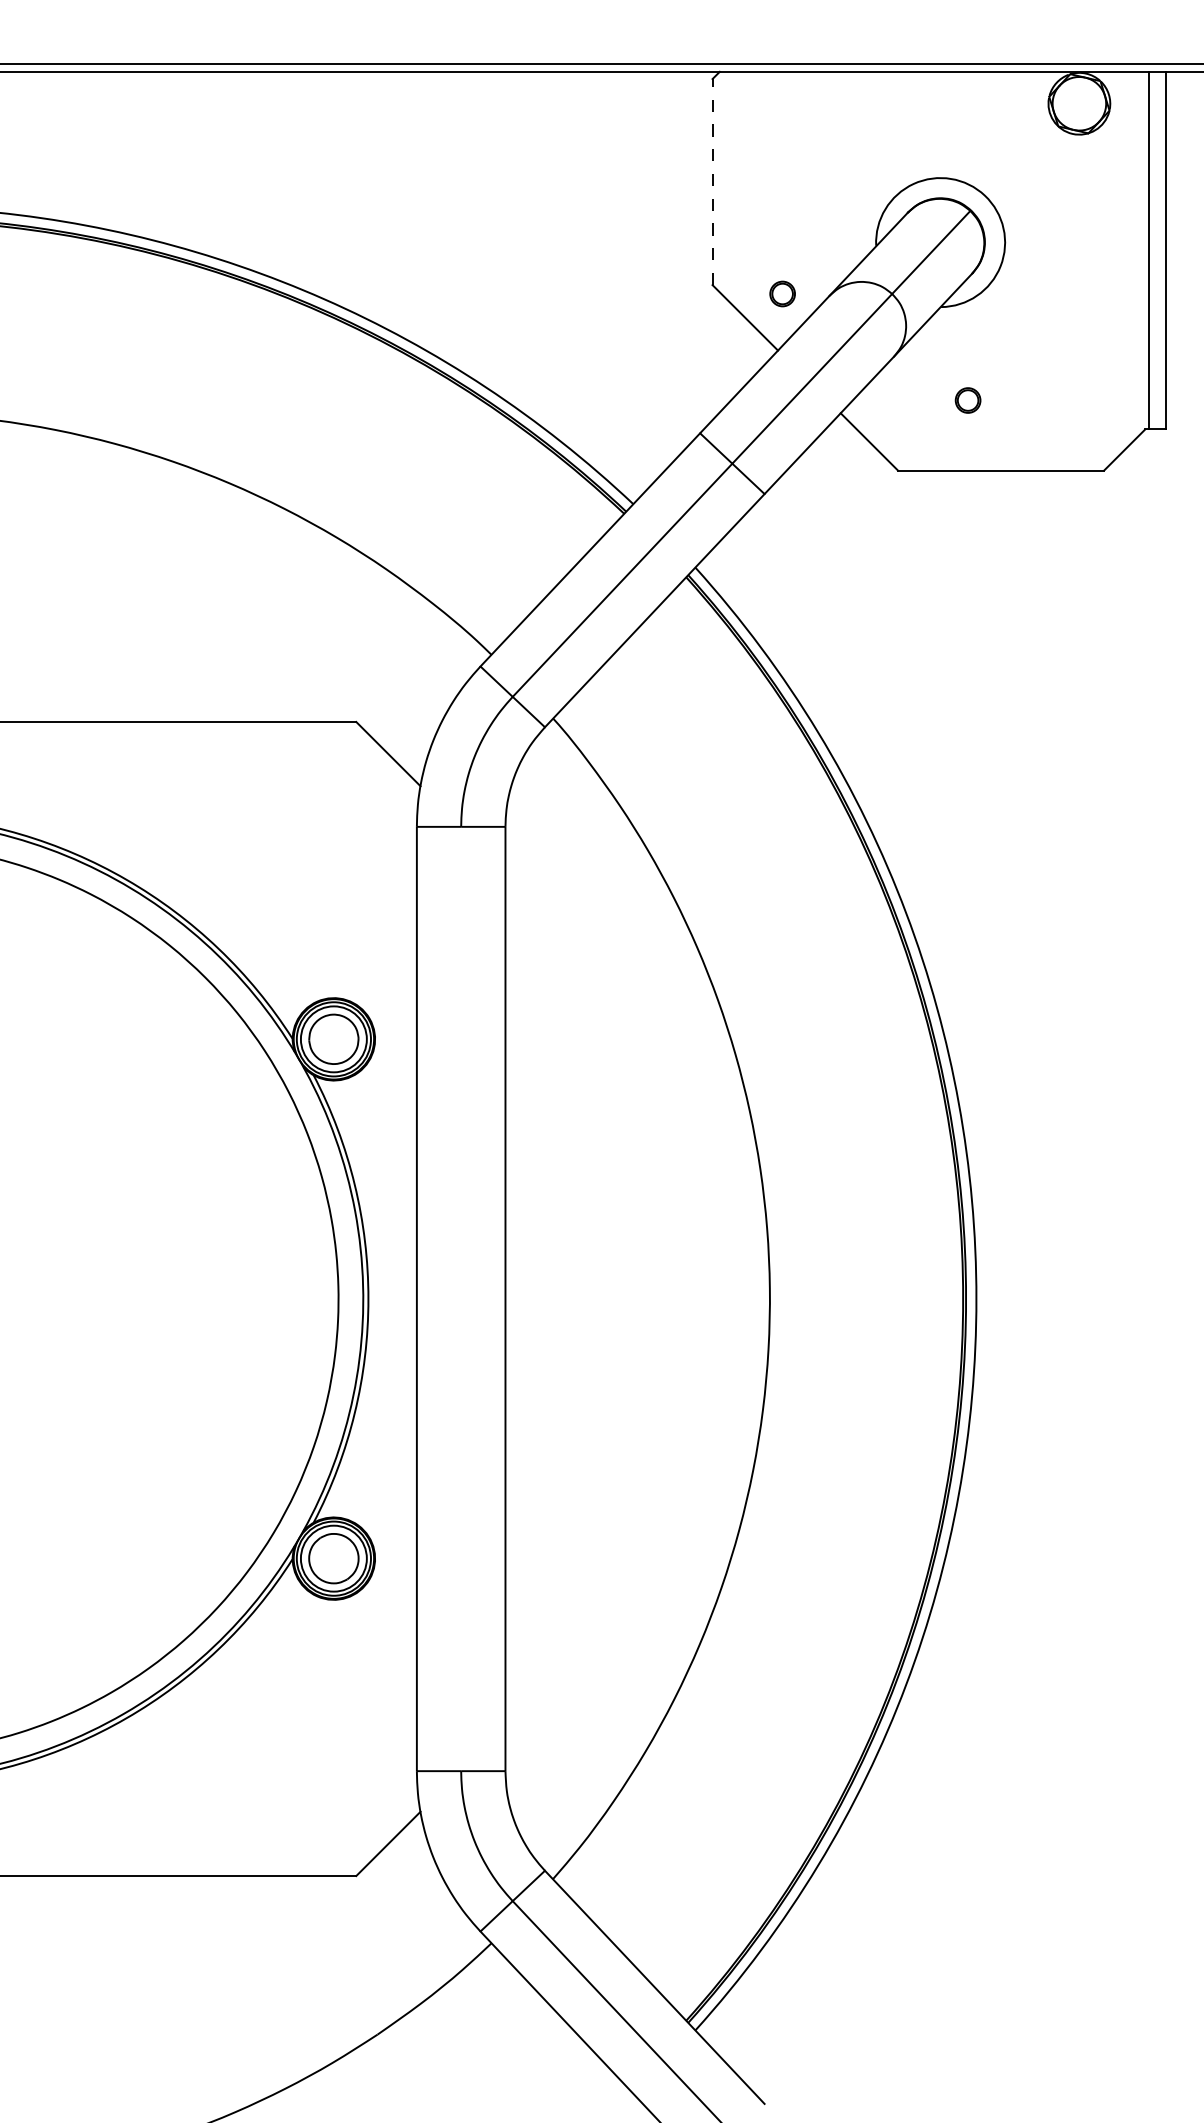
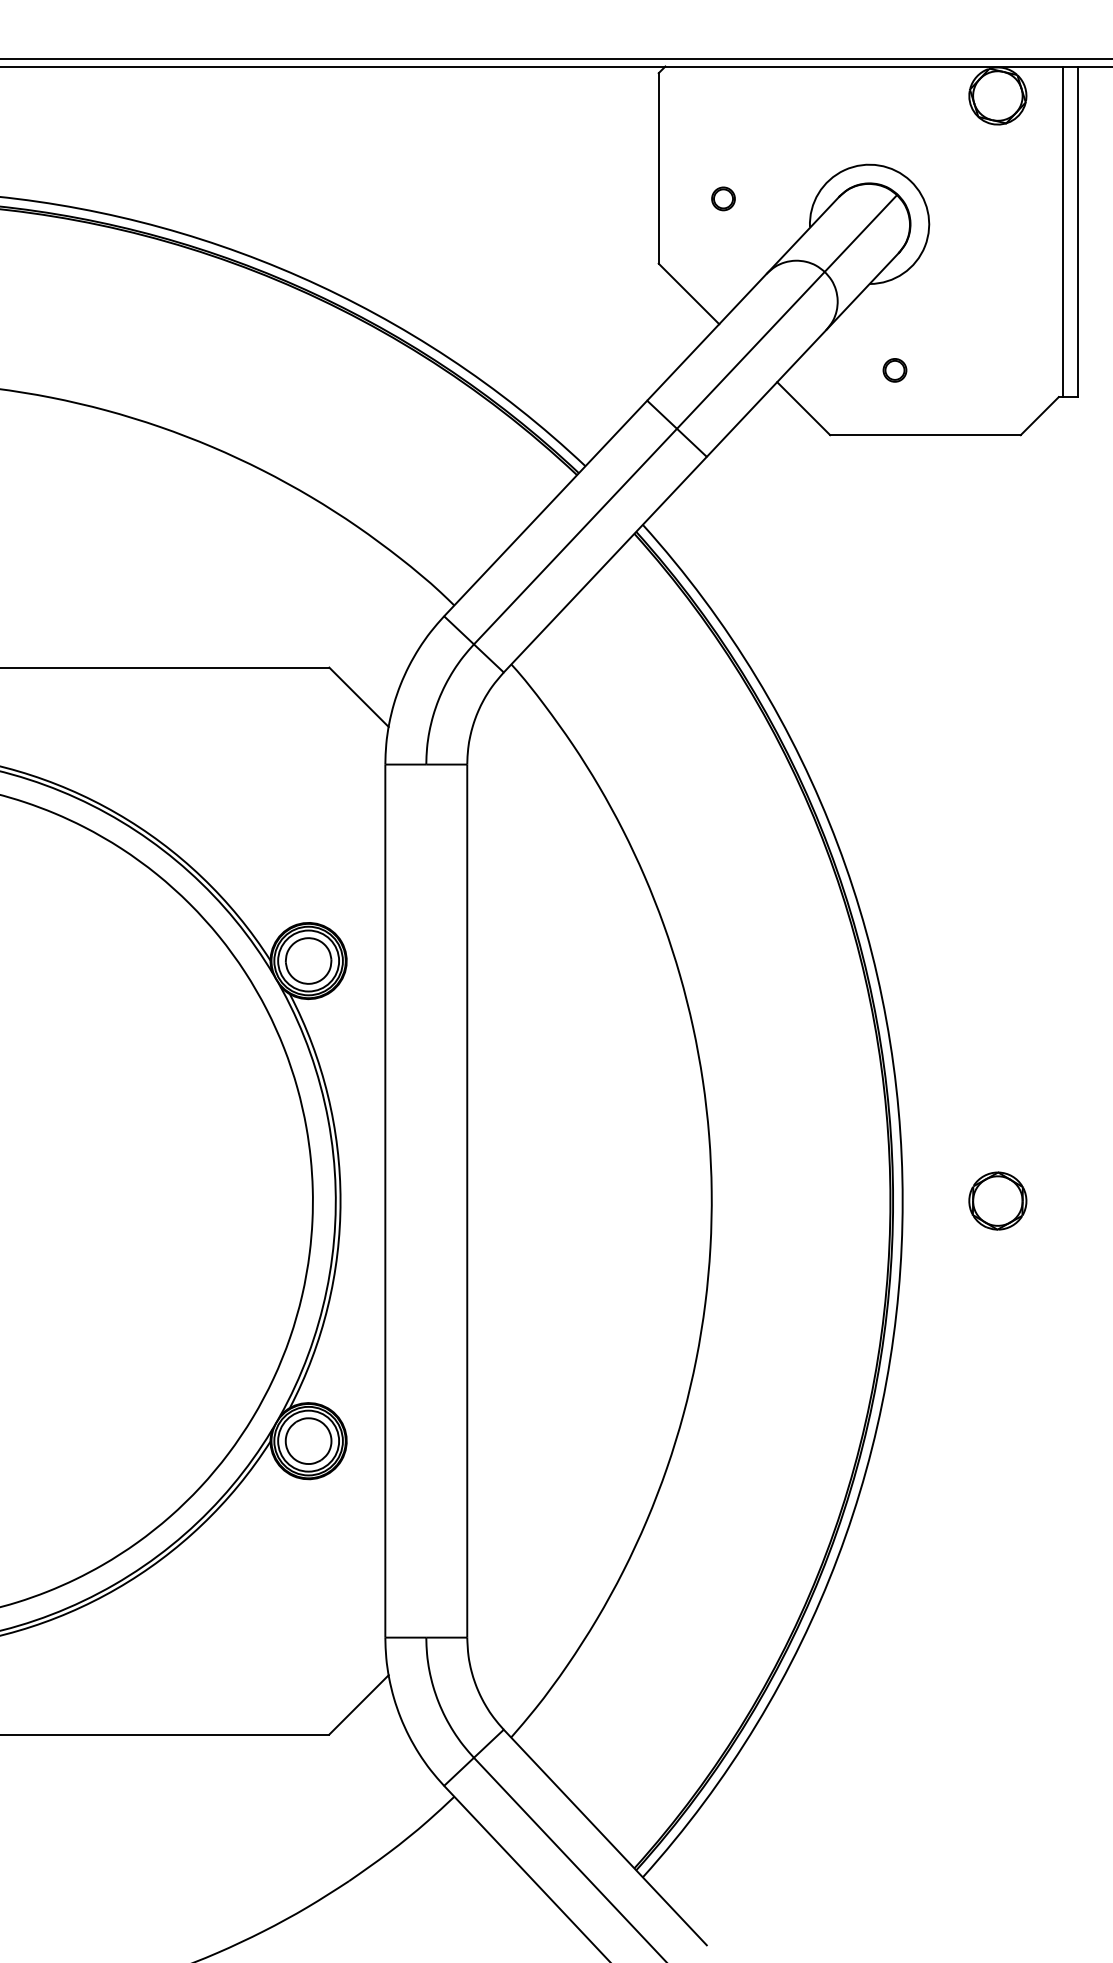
line: (712, 181) -> (658, 167), dashed -> solid
part: (782, 293) -> (723, 198), moved
part: (1078, 1298) -> (997, 1200), added

